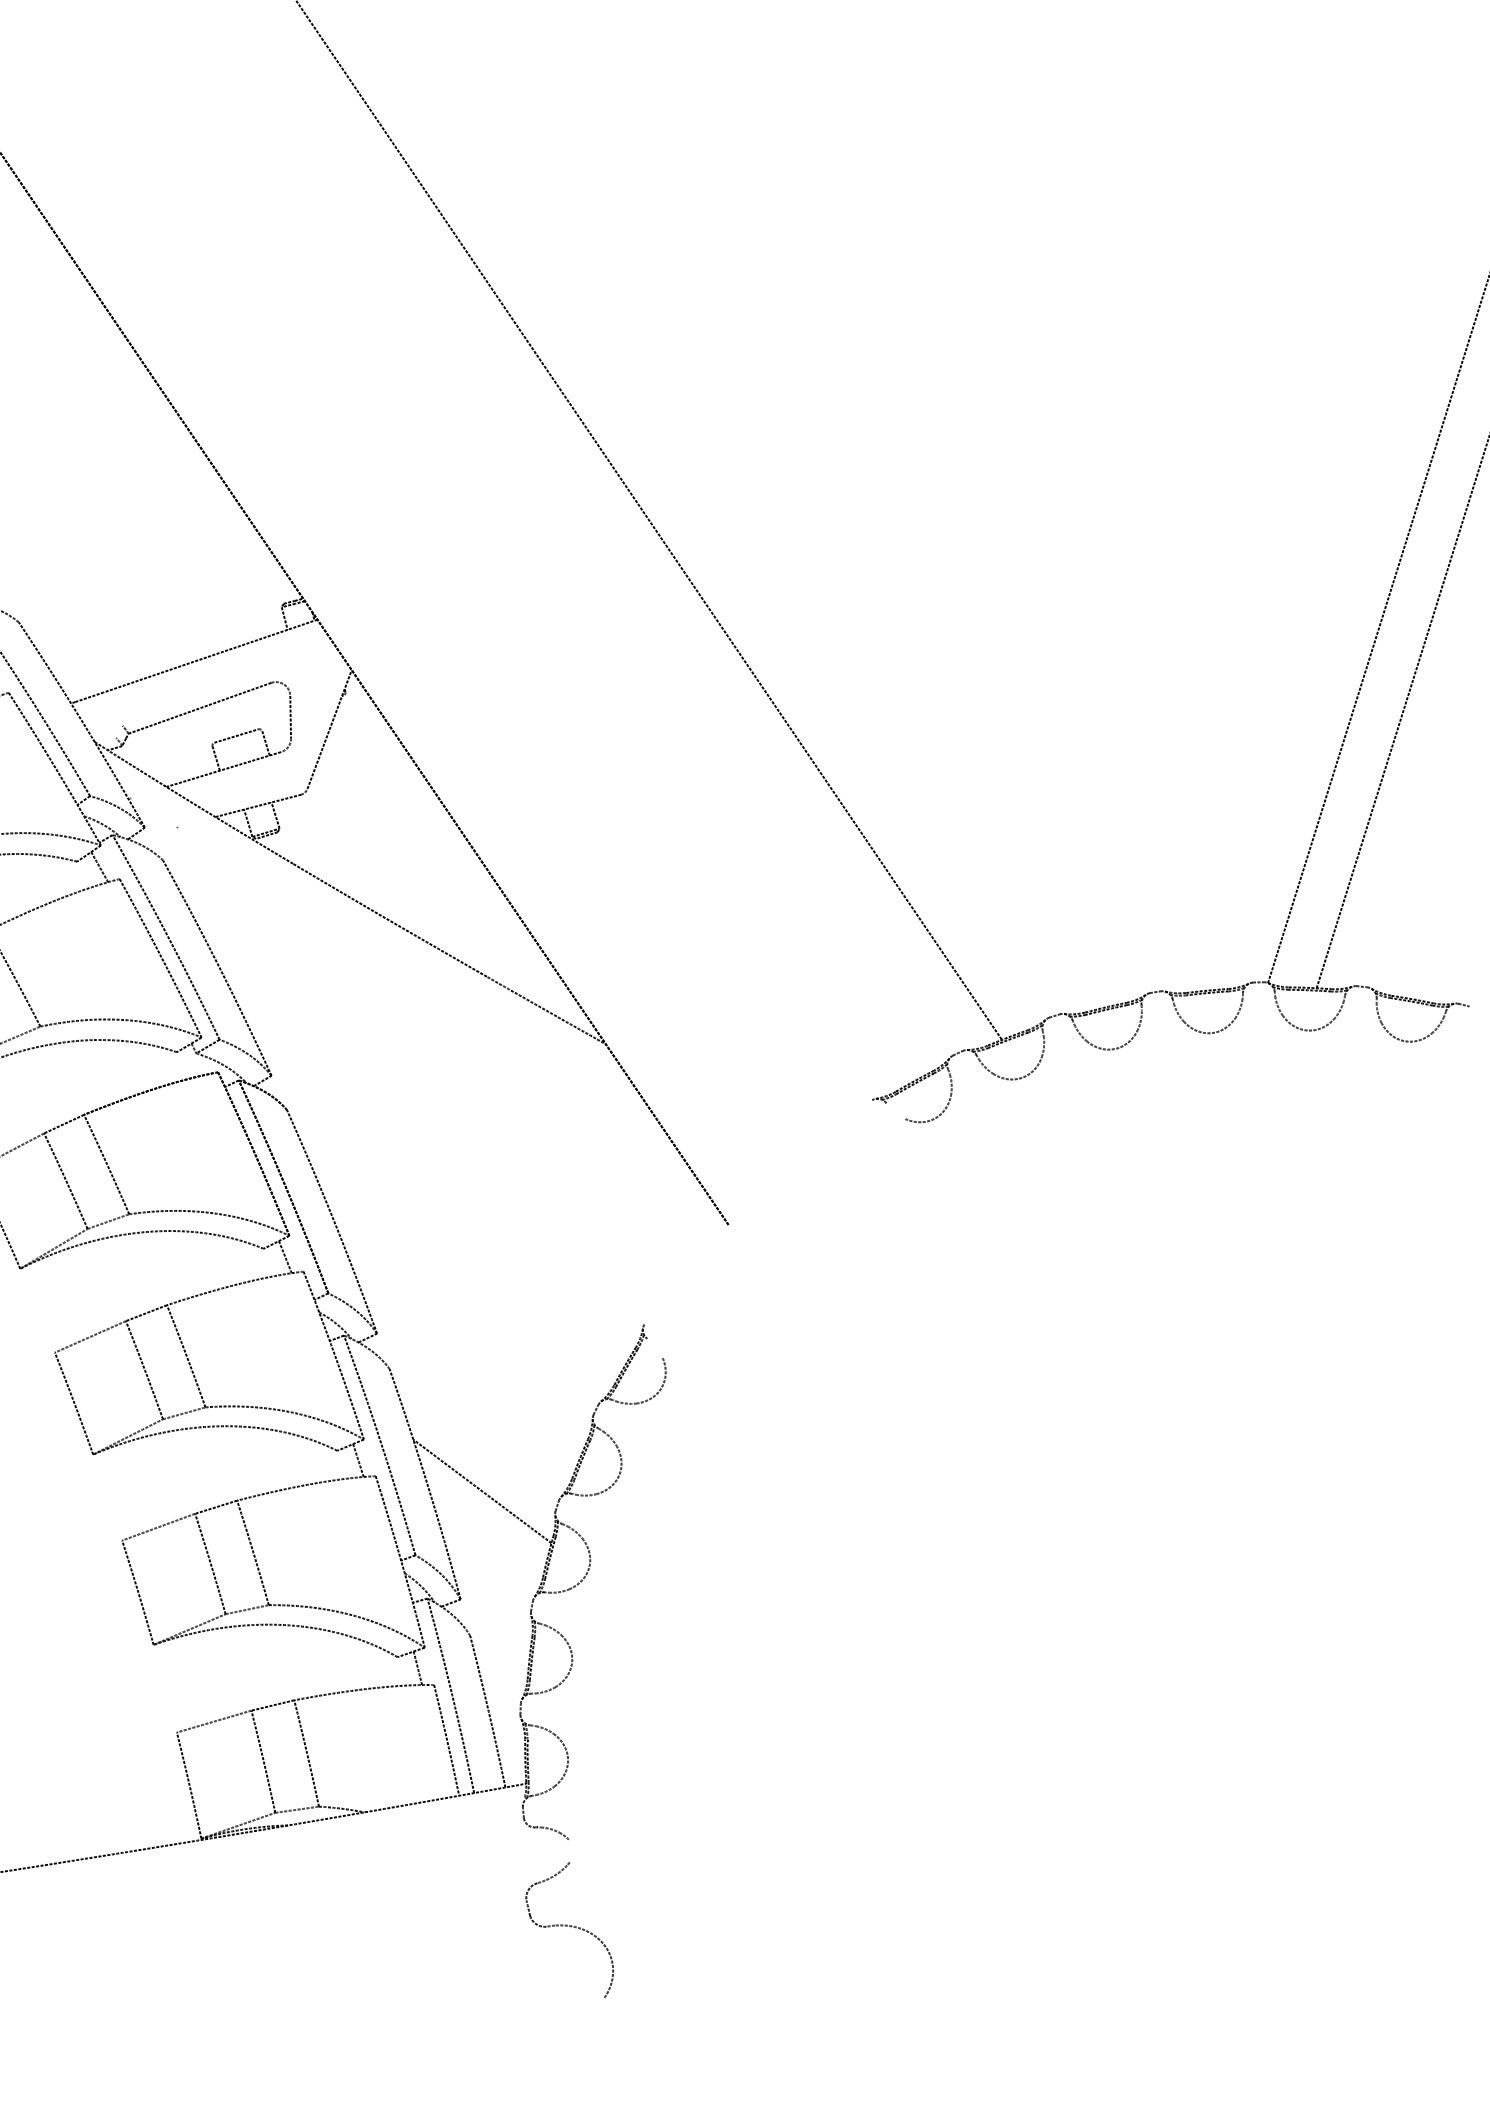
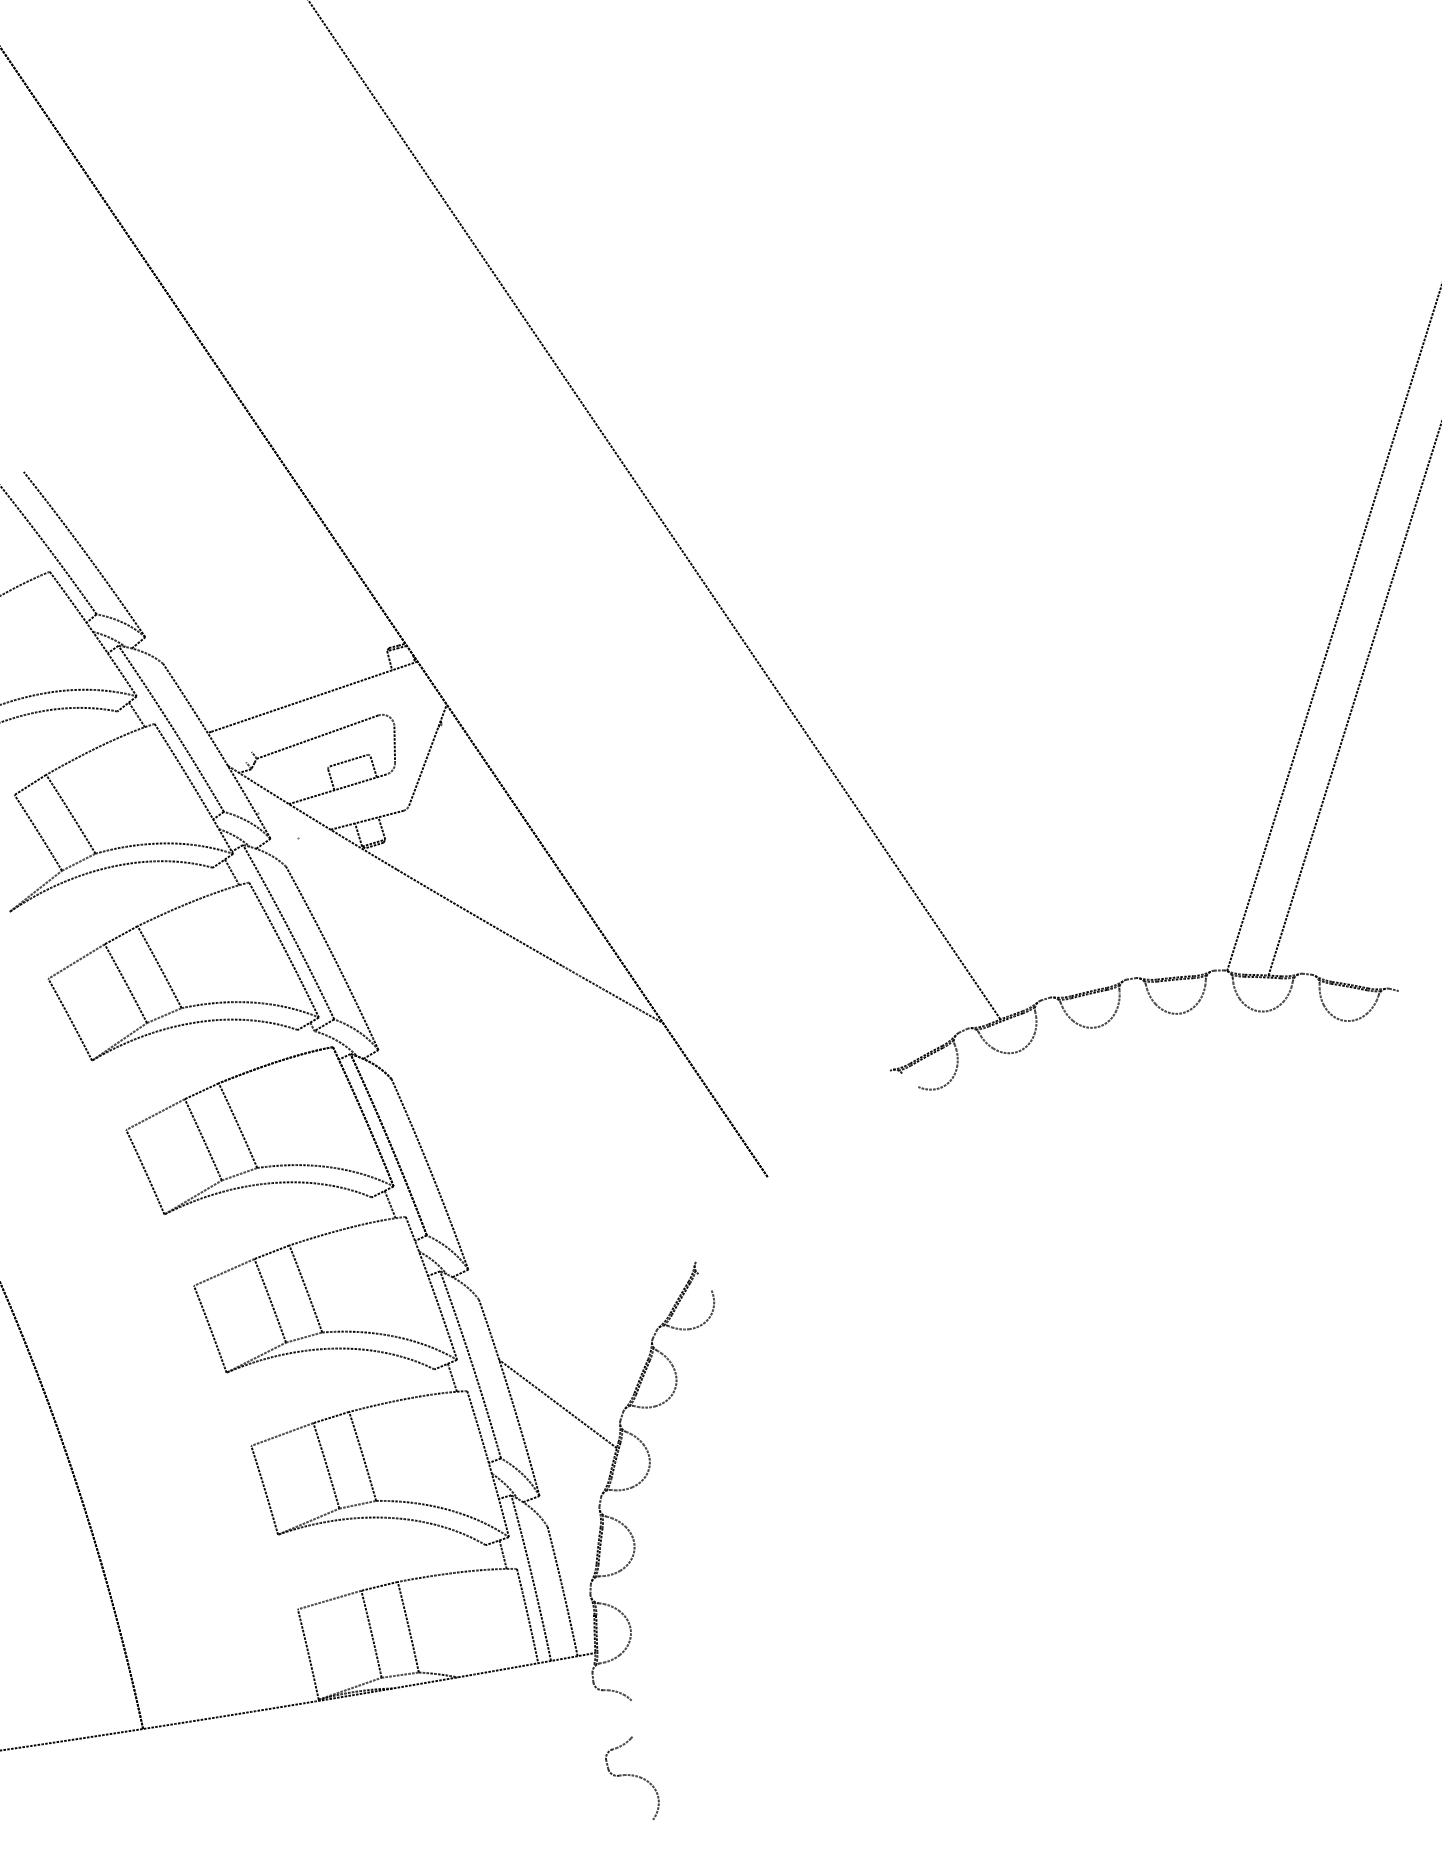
part: (569, 1931) -> (632, 1778), size x0.71

